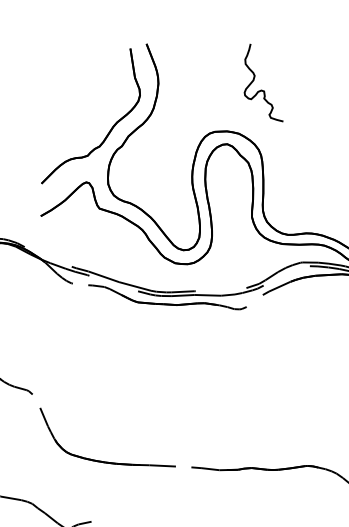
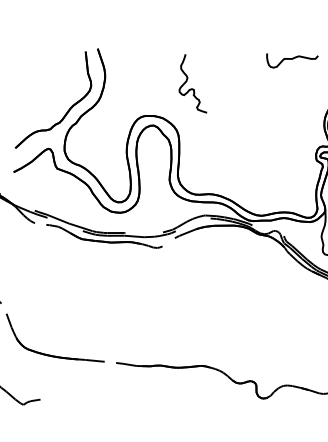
curve: (262, 89) -> (192, 88), moved

